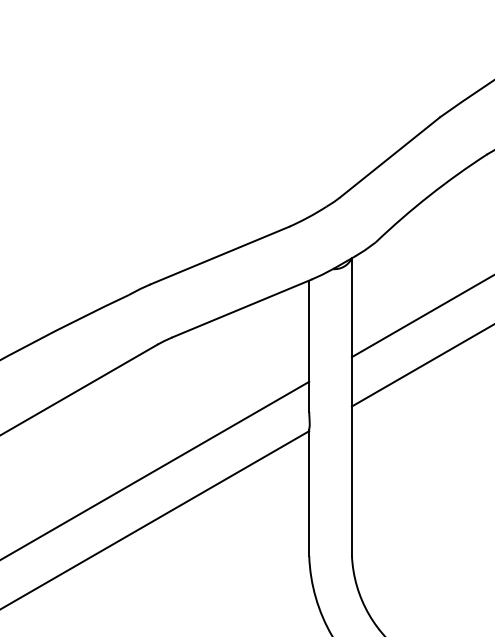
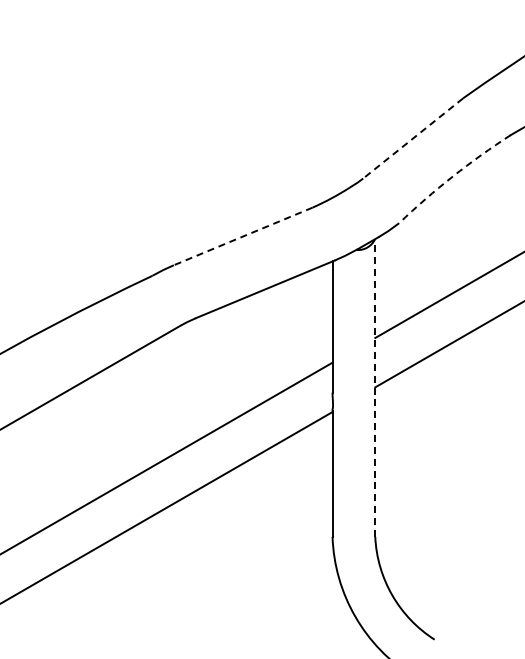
line: (390, 157) -> (413, 138), solid -> dashed
arc: (429, 195) -> (452, 176), solid -> dashed
line: (219, 255) -> (242, 236), solid -> dashed
line: (352, 406) -> (375, 387), solid -> dashed

